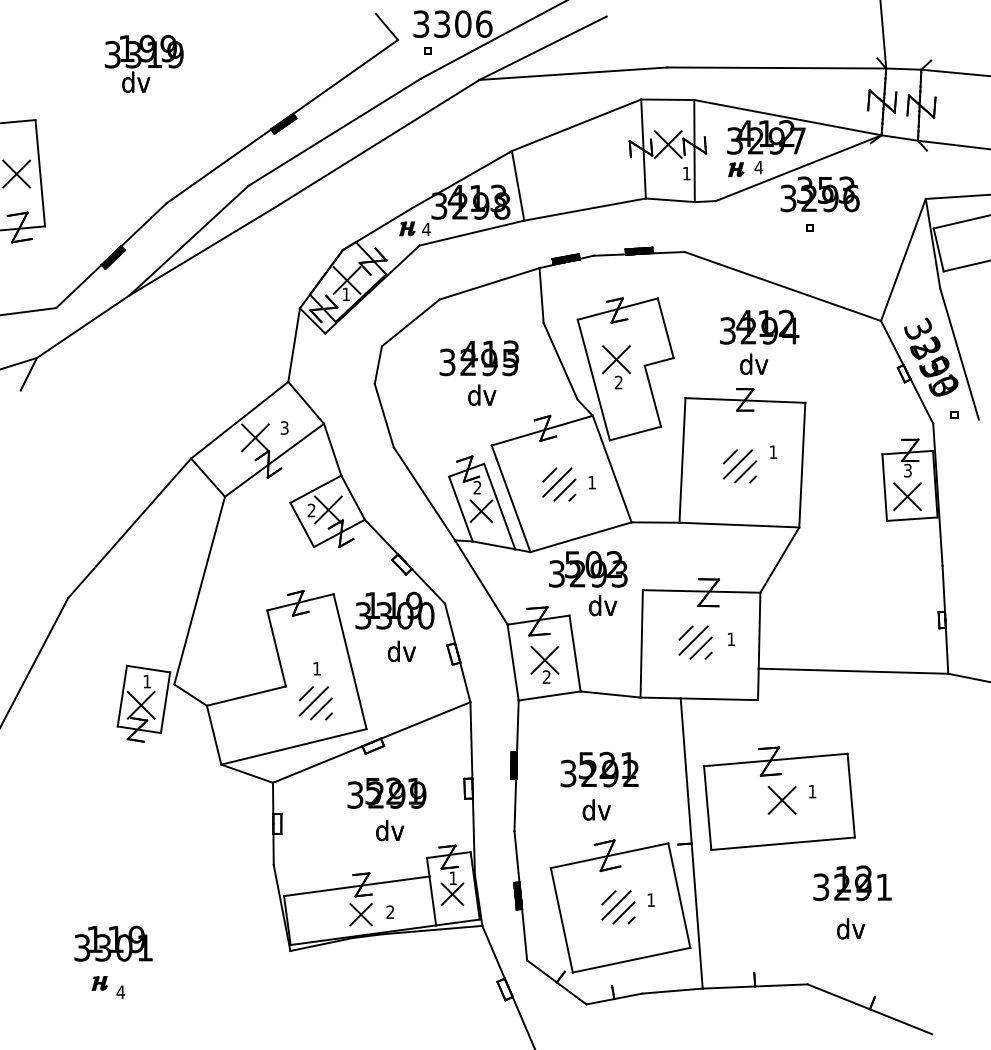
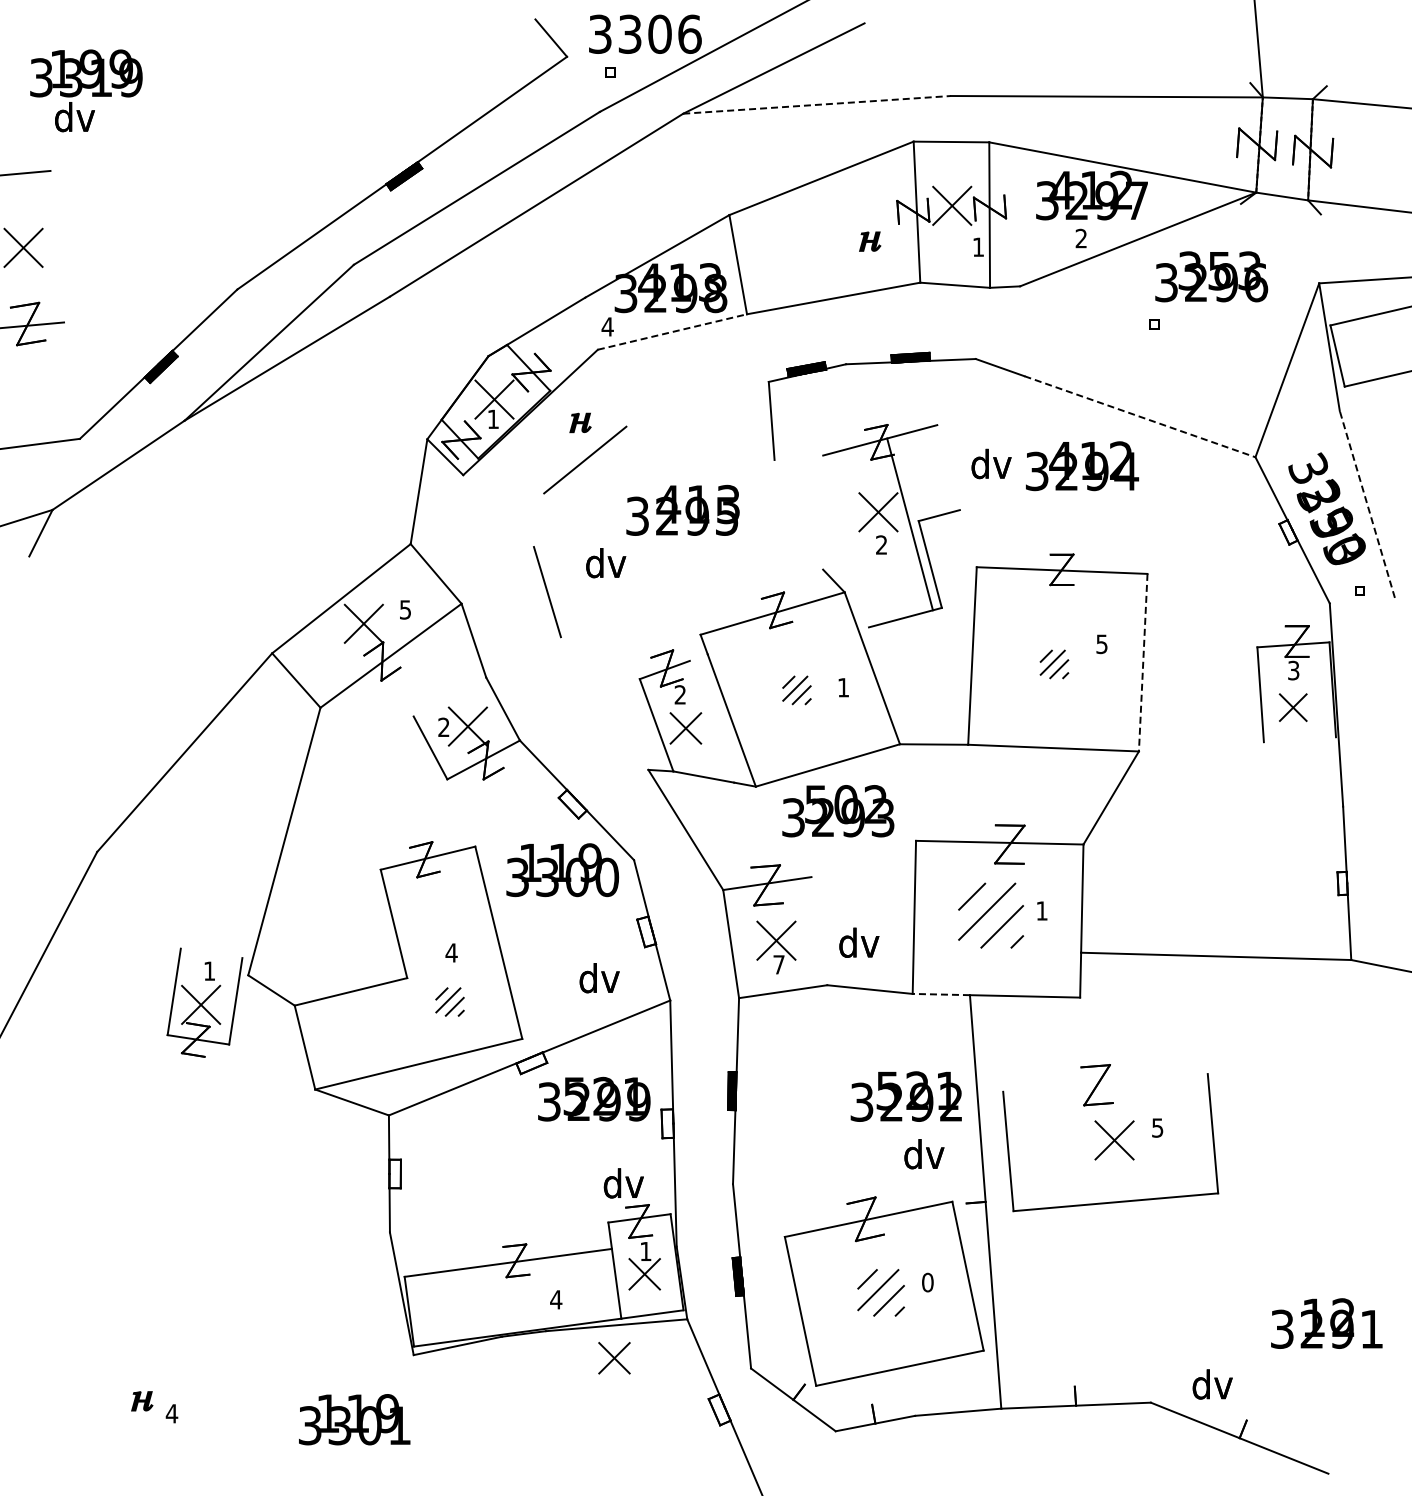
text: (144, 63) -> (86, 90), moved
line: (573, 73) -> (817, 104), solid -> dashed
text: (758, 167) -> (1081, 238), 4 -> 2
part: (736, 169) -> (870, 241), moved
line: (40, 173) -> (57, 246), removed
text: (820, 194) -> (1211, 276), moved
part: (407, 228) -> (580, 422), moved
line: (471, 233) -> (672, 332), solid -> dashed
line: (489, 283) -> (697, 403), removed
line: (800, 292) -> (1140, 416), solid -> dashed
line: (665, 328) -> (948, 467), removed
line: (959, 353) -> (1367, 503), solid -> dashed
line: (560, 361) -> (798, 514), removed
text: (754, 363) -> (991, 463), moved
line: (377, 365) -> (538, 520), removed
line: (593, 380) -> (909, 524), moved
text: (482, 395) -> (606, 563), moved
text: (284, 427) -> (405, 609), 3 -> 5
text: (773, 452) -> (1101, 644), 1 -> 5
line: (802, 465) -> (1143, 662), solid -> dashed
part: (740, 466) -> (1054, 664), size x0.6
part: (559, 484) -> (796, 690), size x0.6
line: (315, 488) -> (449, 696), removed
line: (424, 493) -> (604, 703), removed
part: (907, 496) -> (1293, 707), size x0.7
line: (499, 506) -> (711, 721), removed
line: (911, 519) -> (1299, 739), removed
text: (603, 605) -> (859, 942), moved
part: (695, 642) -> (990, 915), size x1.4
text: (401, 651) -> (599, 978), moved
line: (575, 653) -> (819, 931), removed
text: (316, 668) -> (451, 952), 1 -> 4
line: (148, 669) -> (211, 953), removed
text: (546, 676) -> (778, 964), 2 -> 7
line: (660, 697) -> (941, 994), solid -> dashed
part: (315, 702) -> (449, 1001), size x0.6
line: (775, 759) -> (1105, 1082), removed
text: (599, 769) -> (905, 1096), moved
text: (812, 791) -> (1157, 1127), 1 -> 5
text: (387, 792) -> (594, 1098), moved
text: (596, 810) -> (924, 1154), moved
text: (389, 830) -> (623, 1183), moved
text: (852, 883) -> (1326, 1323), moved
text: (650, 900) -> (927, 1282), 1 -> 0
text: (390, 911) -> (556, 1299), 2 -> 4
part: (361, 914) -> (614, 1358), moved
text: (850, 928) -> (1212, 1384), moved
text: (113, 943) -> (354, 1419), moved

